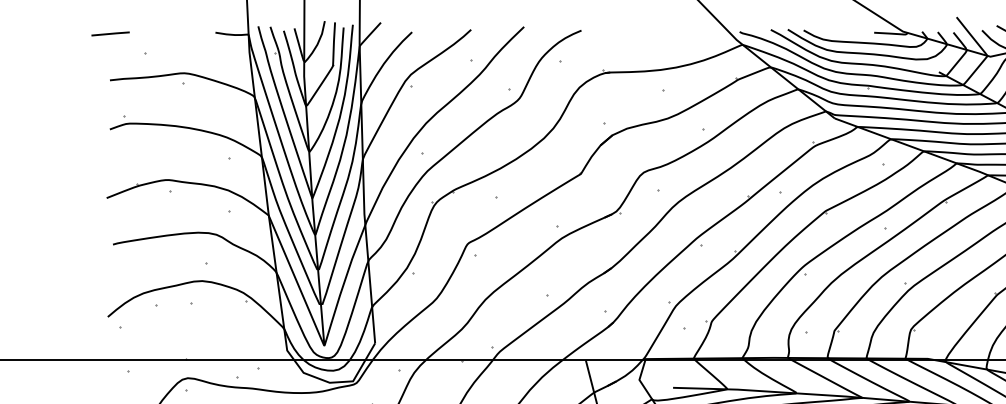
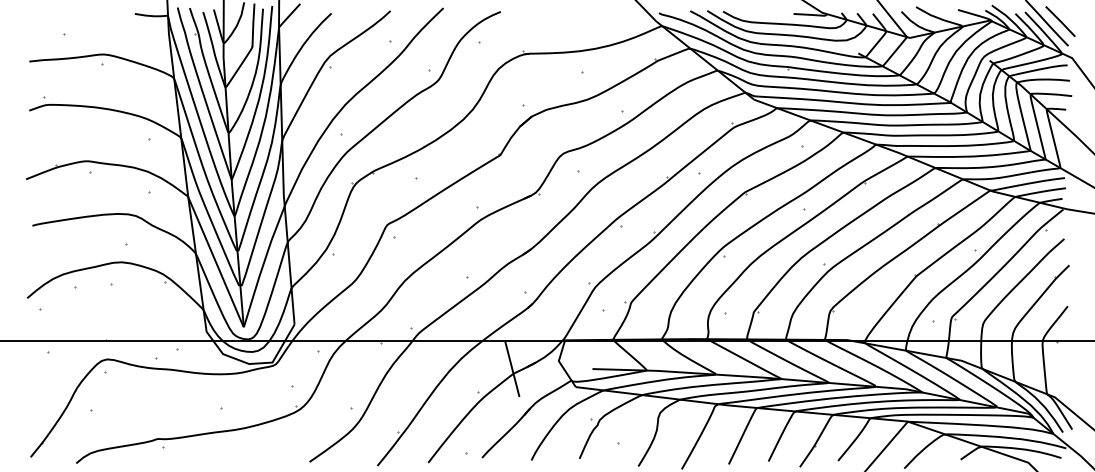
line: (110, 33) -> (29, 14), removed

